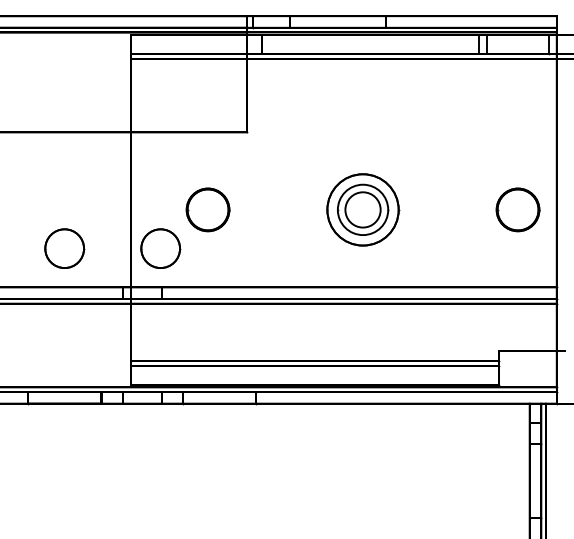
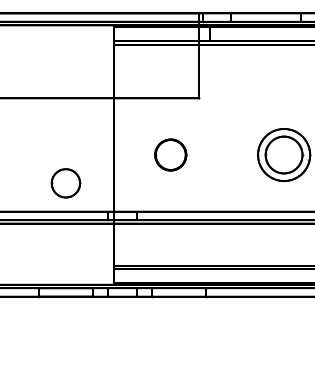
circle: (362, 209) -> (283, 154), size x1.43
part: (160, 248) -> (136, 183), removed

